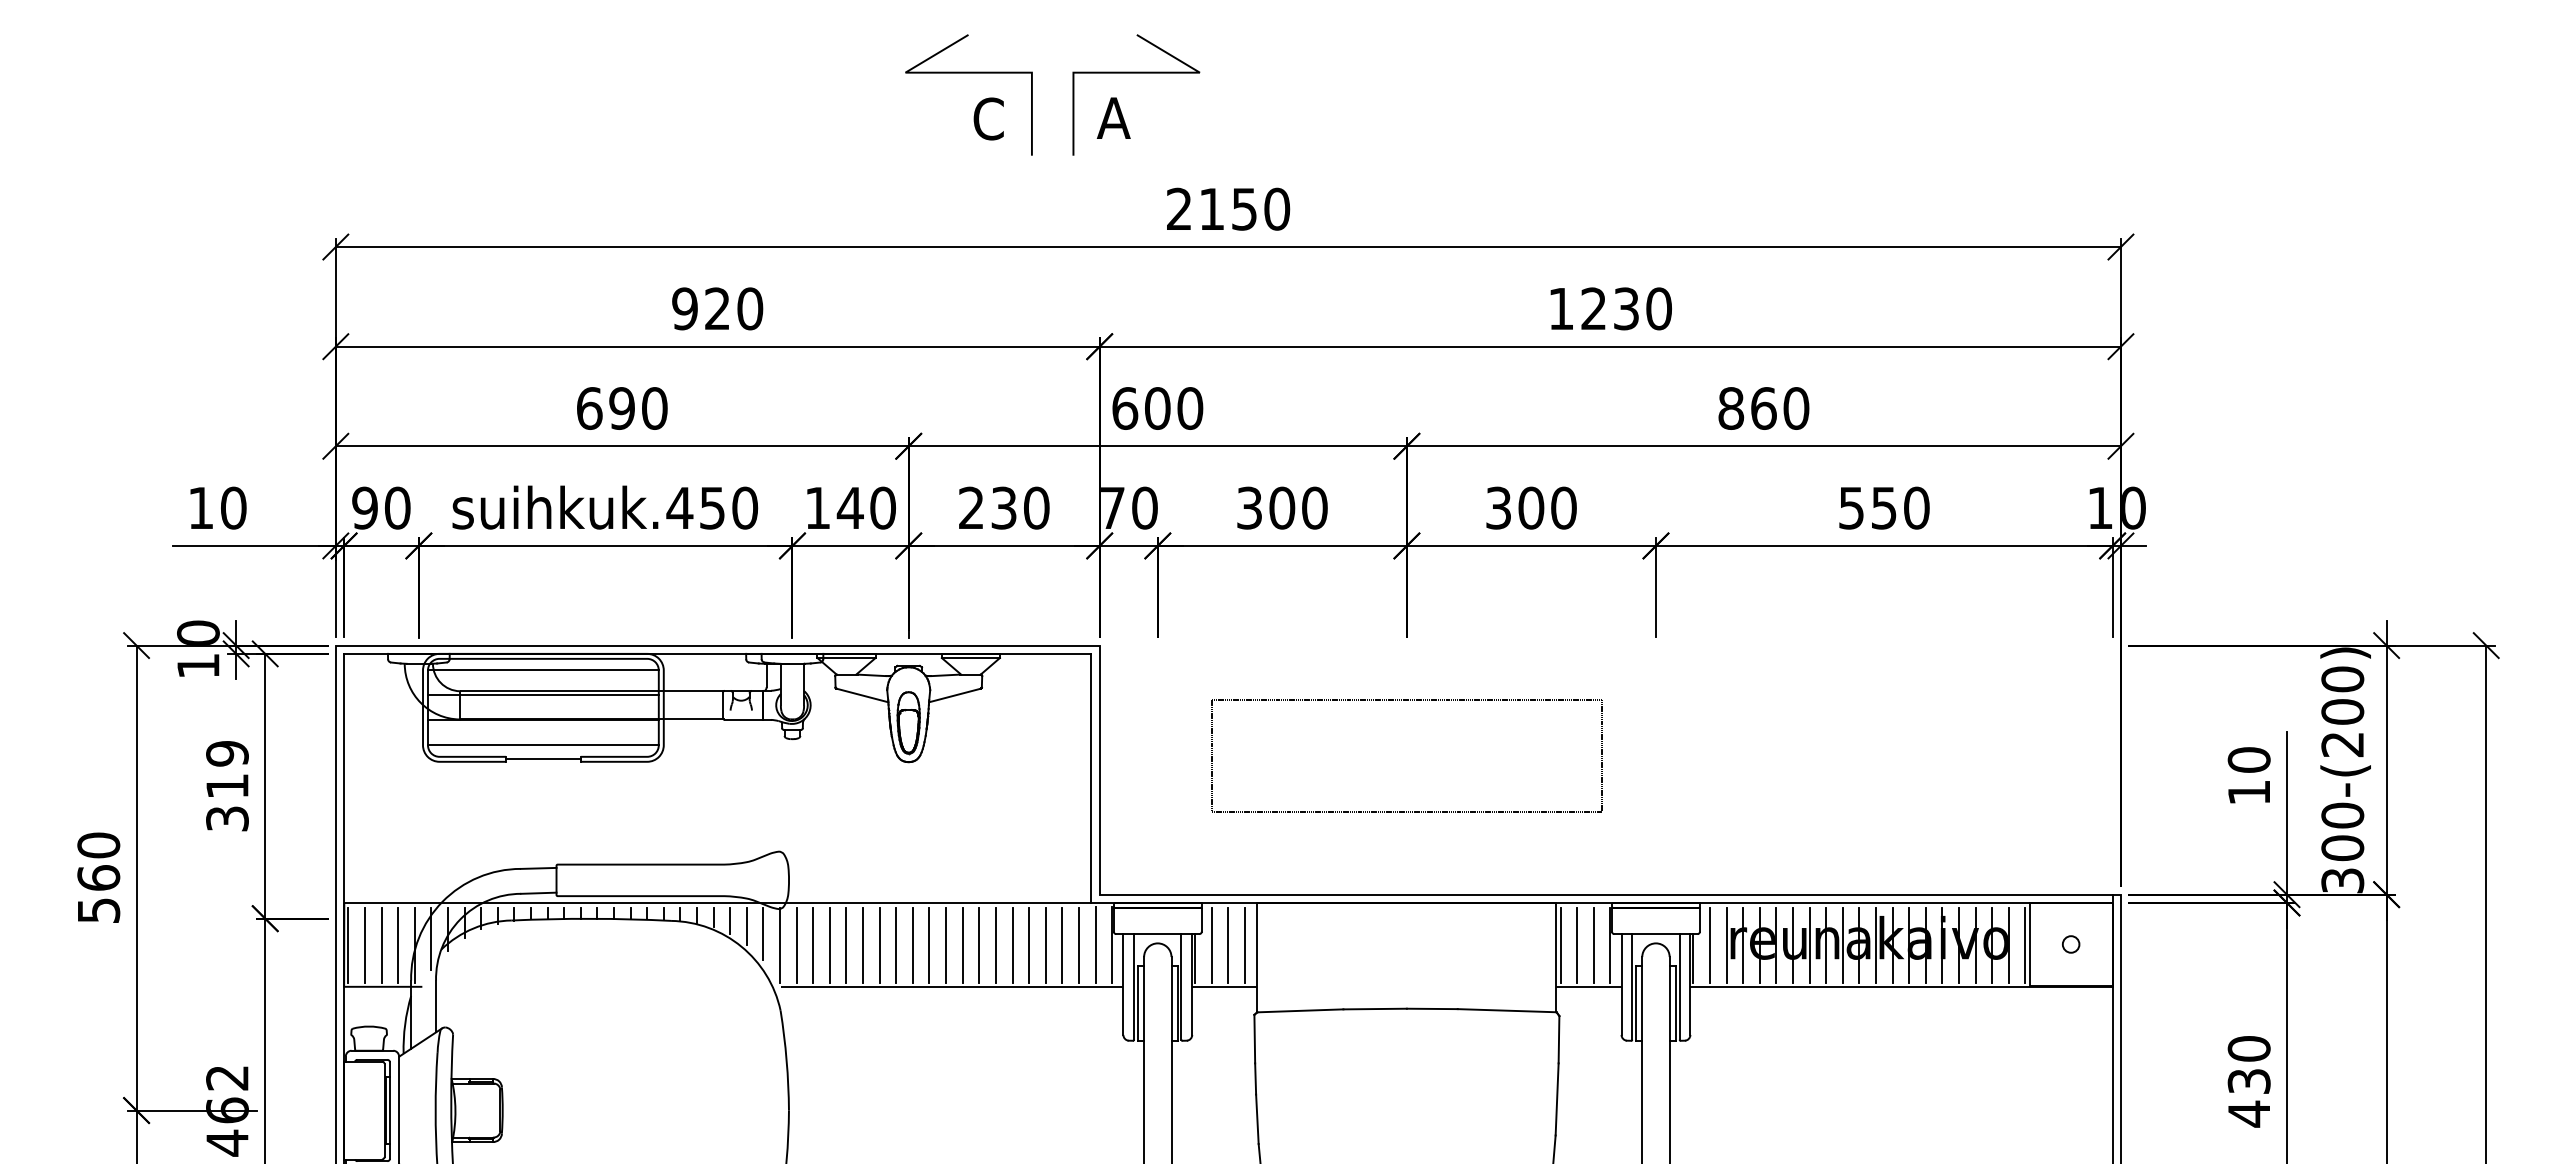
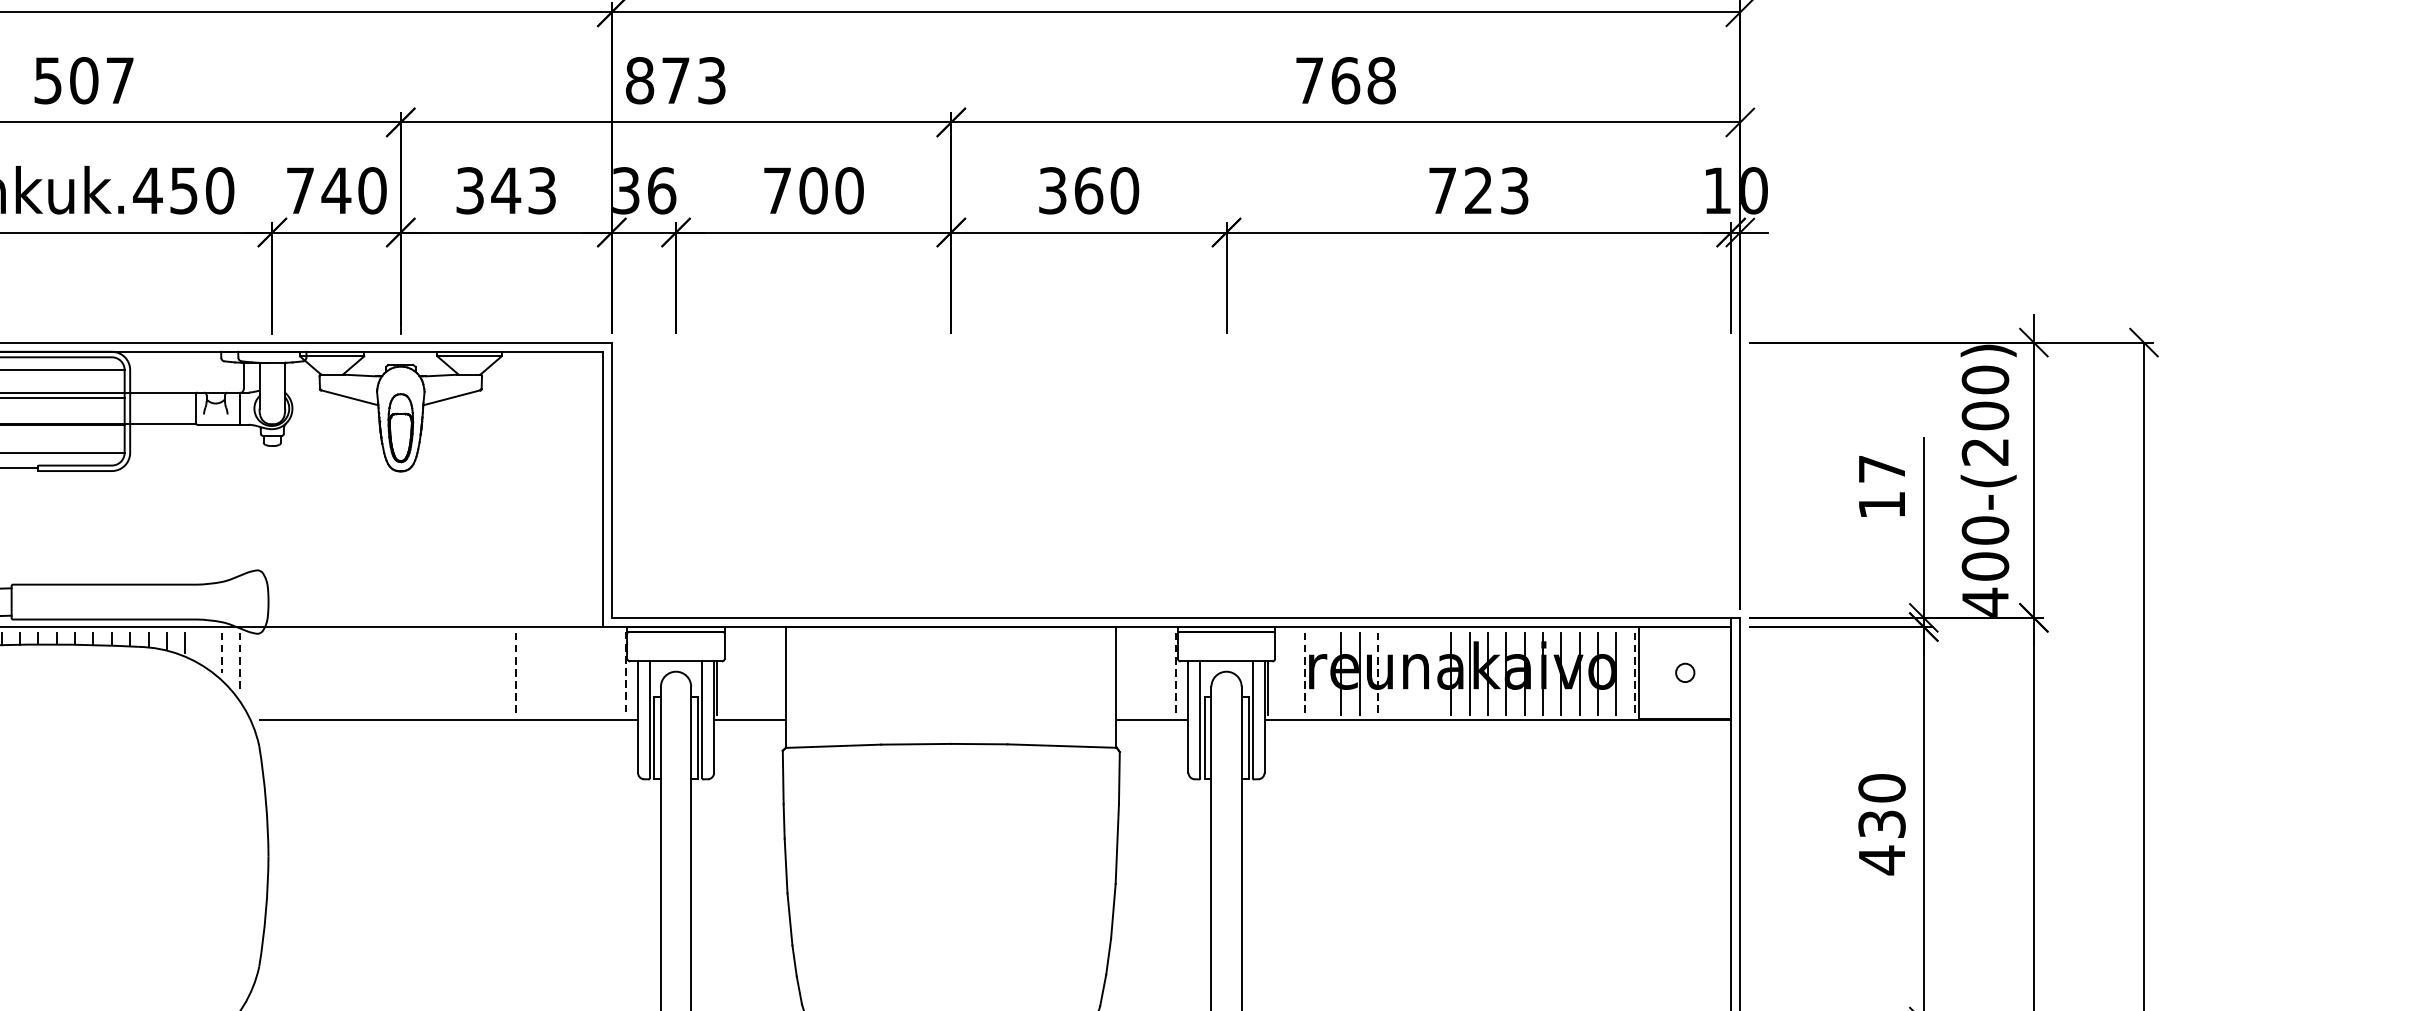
text: (622, 408) -> (84, 80), 690 -> 507
text: (1157, 408) -> (675, 80), 600 -> 873
text: (1763, 408) -> (1345, 80), 860 -> 768
text: (817, 507) -> (300, 190), 140 -> 740
text: (1004, 507) -> (506, 190), 230 -> 343
text: (1129, 507) -> (644, 190), 70 -> 36
text: (1249, 507) -> (777, 190), 300 -> 700
text: (1531, 507) -> (1088, 190), 300 -> 360
text: (1884, 507) -> (1479, 190), 550 -> 723
part: (1406, 700) -> (950, 403), removed
text: (2248, 759) -> (1881, 468), 10 -> 17
text: (2342, 880) -> (1985, 602), 300-(200) -> 400-(200)
line: (730, 920) -> (203, 646), removed
line: (746, 926) -> (221, 653), solid -> dashed
line: (763, 934) -> (240, 661), solid -> dashed
line: (780, 944) -> (259, 672), removed
line: (796, 944) -> (276, 672), removed
line: (813, 944) -> (295, 672), removed
line: (829, 944) -> (313, 672), removed
line: (846, 944) -> (332, 672), removed
line: (863, 944) -> (350, 672), removed
line: (879, 944) -> (368, 672), removed
line: (896, 944) -> (387, 672), removed
line: (912, 944) -> (404, 672), removed
line: (929, 944) -> (423, 672), removed
line: (946, 944) -> (442, 672), removed
line: (962, 944) -> (460, 672), removed
line: (979, 944) -> (479, 672), removed
line: (995, 944) -> (496, 672), removed
line: (1029, 944) -> (534, 672), removed
line: (1045, 944) -> (551, 672), removed
line: (1062, 944) -> (570, 672), removed
line: (1078, 944) -> (588, 672), removed
line: (1095, 944) -> (607, 672), removed
line: (1112, 944) -> (625, 672), solid -> dashed
line: (1211, 944) -> (735, 672), removed
line: (1228, 944) -> (754, 672), removed
line: (1244, 944) -> (771, 672), removed
line: (1560, 944) -> (1121, 672), removed
line: (1577, 944) -> (1139, 672), removed
line: (1593, 944) -> (1157, 672), removed
line: (1709, 944) -> (1285, 672), removed
line: (1743, 944) -> (1323, 672), removed
line: (1809, 944) -> (1396, 672), removed
line: (1826, 944) -> (1414, 672), removed
line: (1842, 944) -> (1432, 672), removed
line: (1012, 945) -> (515, 674), solid -> dashed
line: (1610, 945) -> (1176, 674), solid -> dashed
line: (1726, 945) -> (1304, 674), solid -> dashed
line: (1792, 945) -> (1377, 674), solid -> dashed
line: (2025, 945) -> (1634, 674), solid -> dashed

